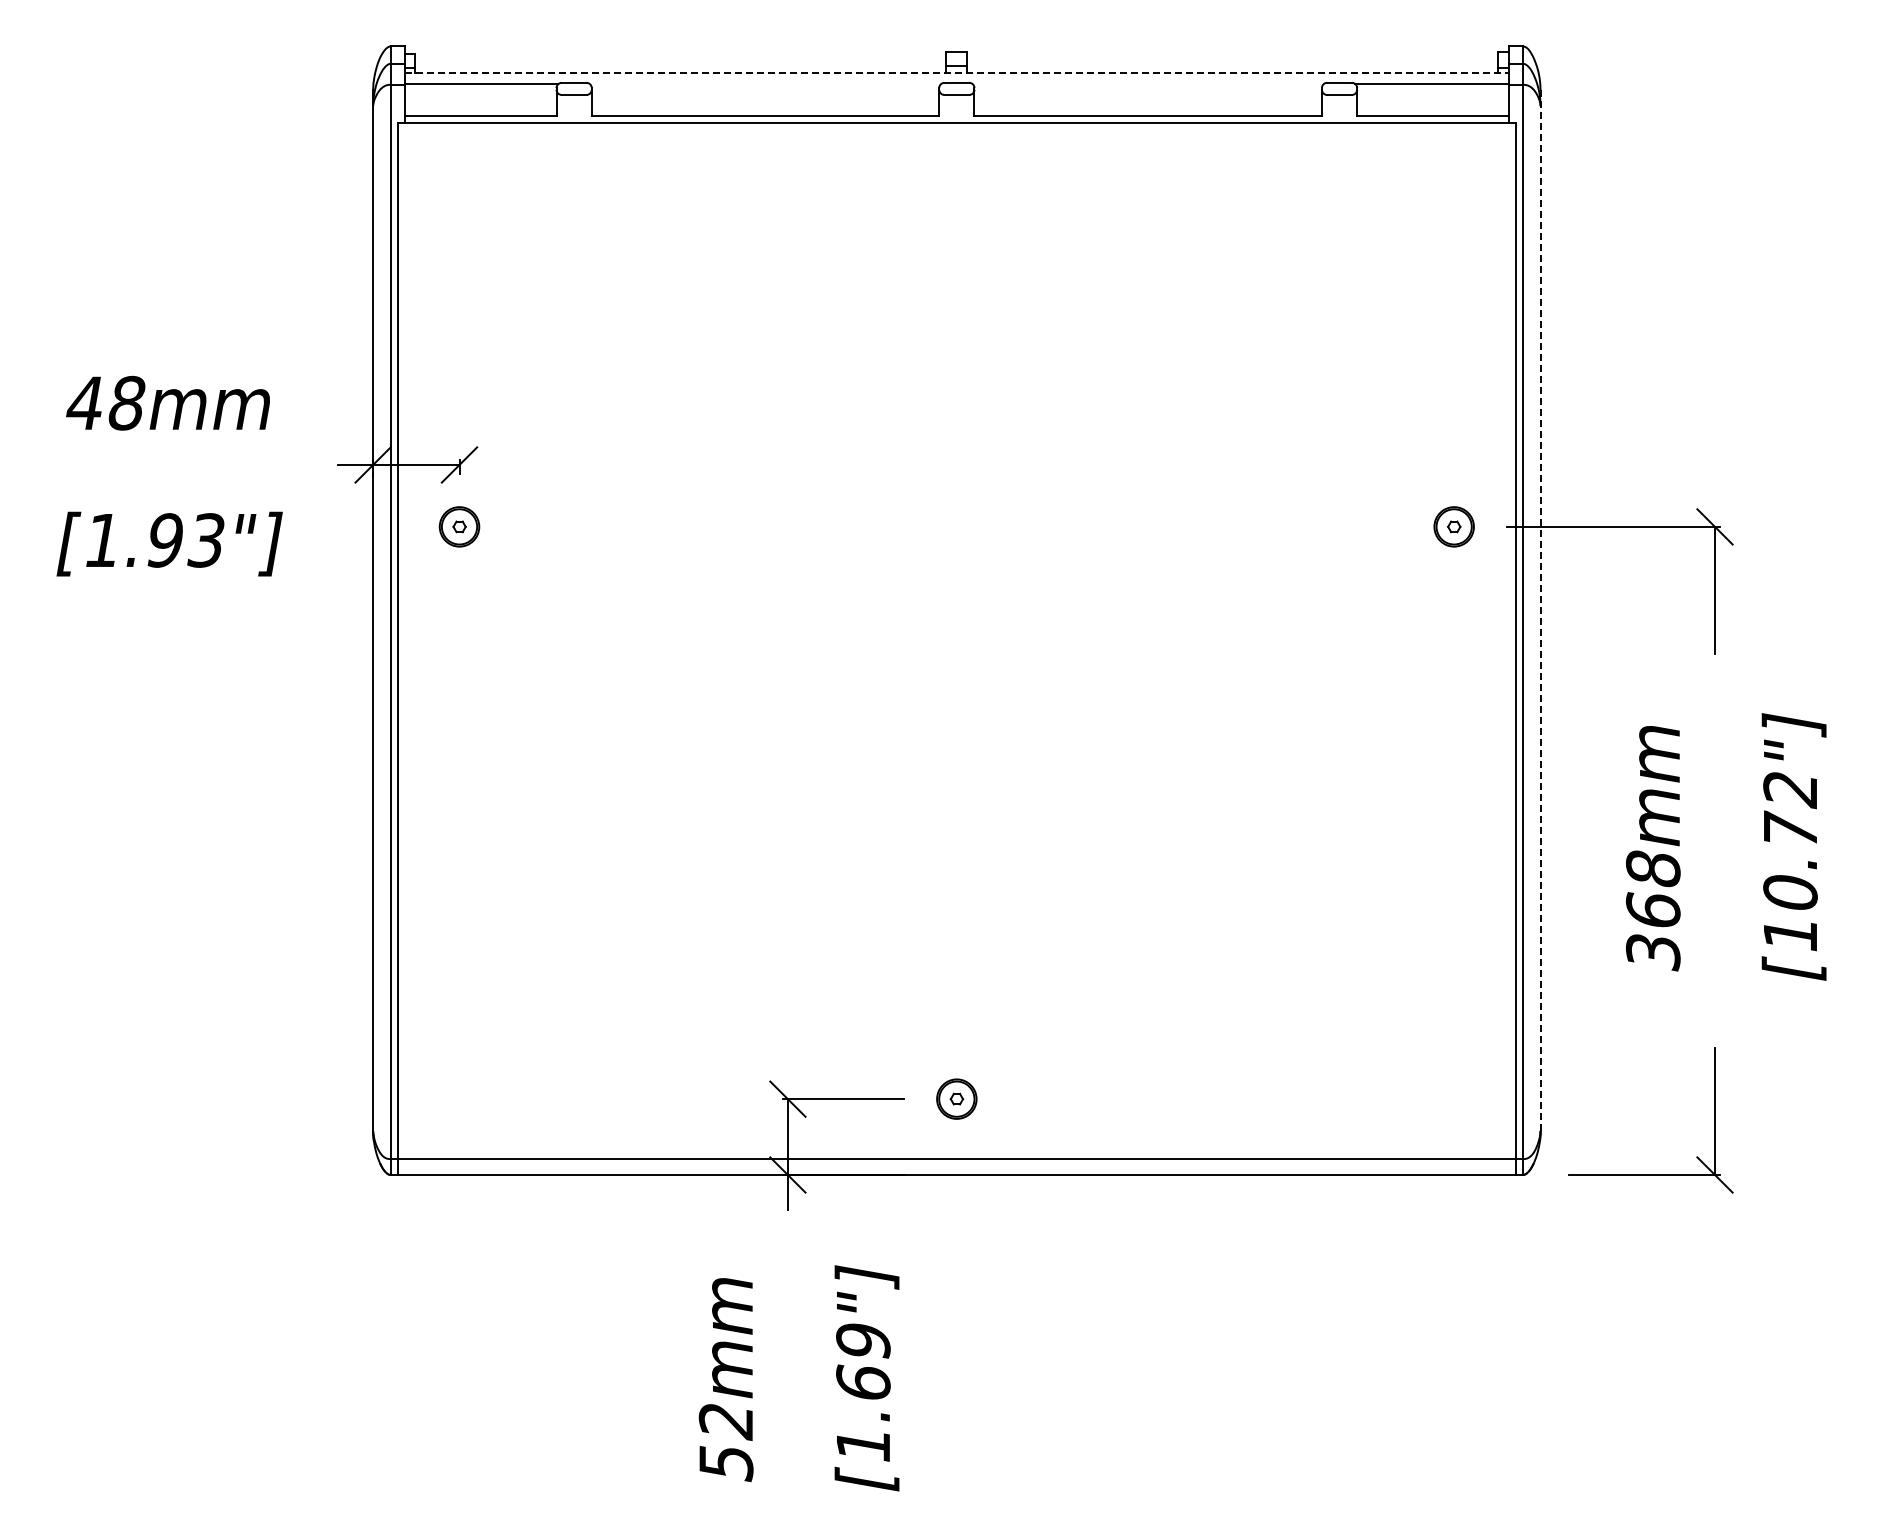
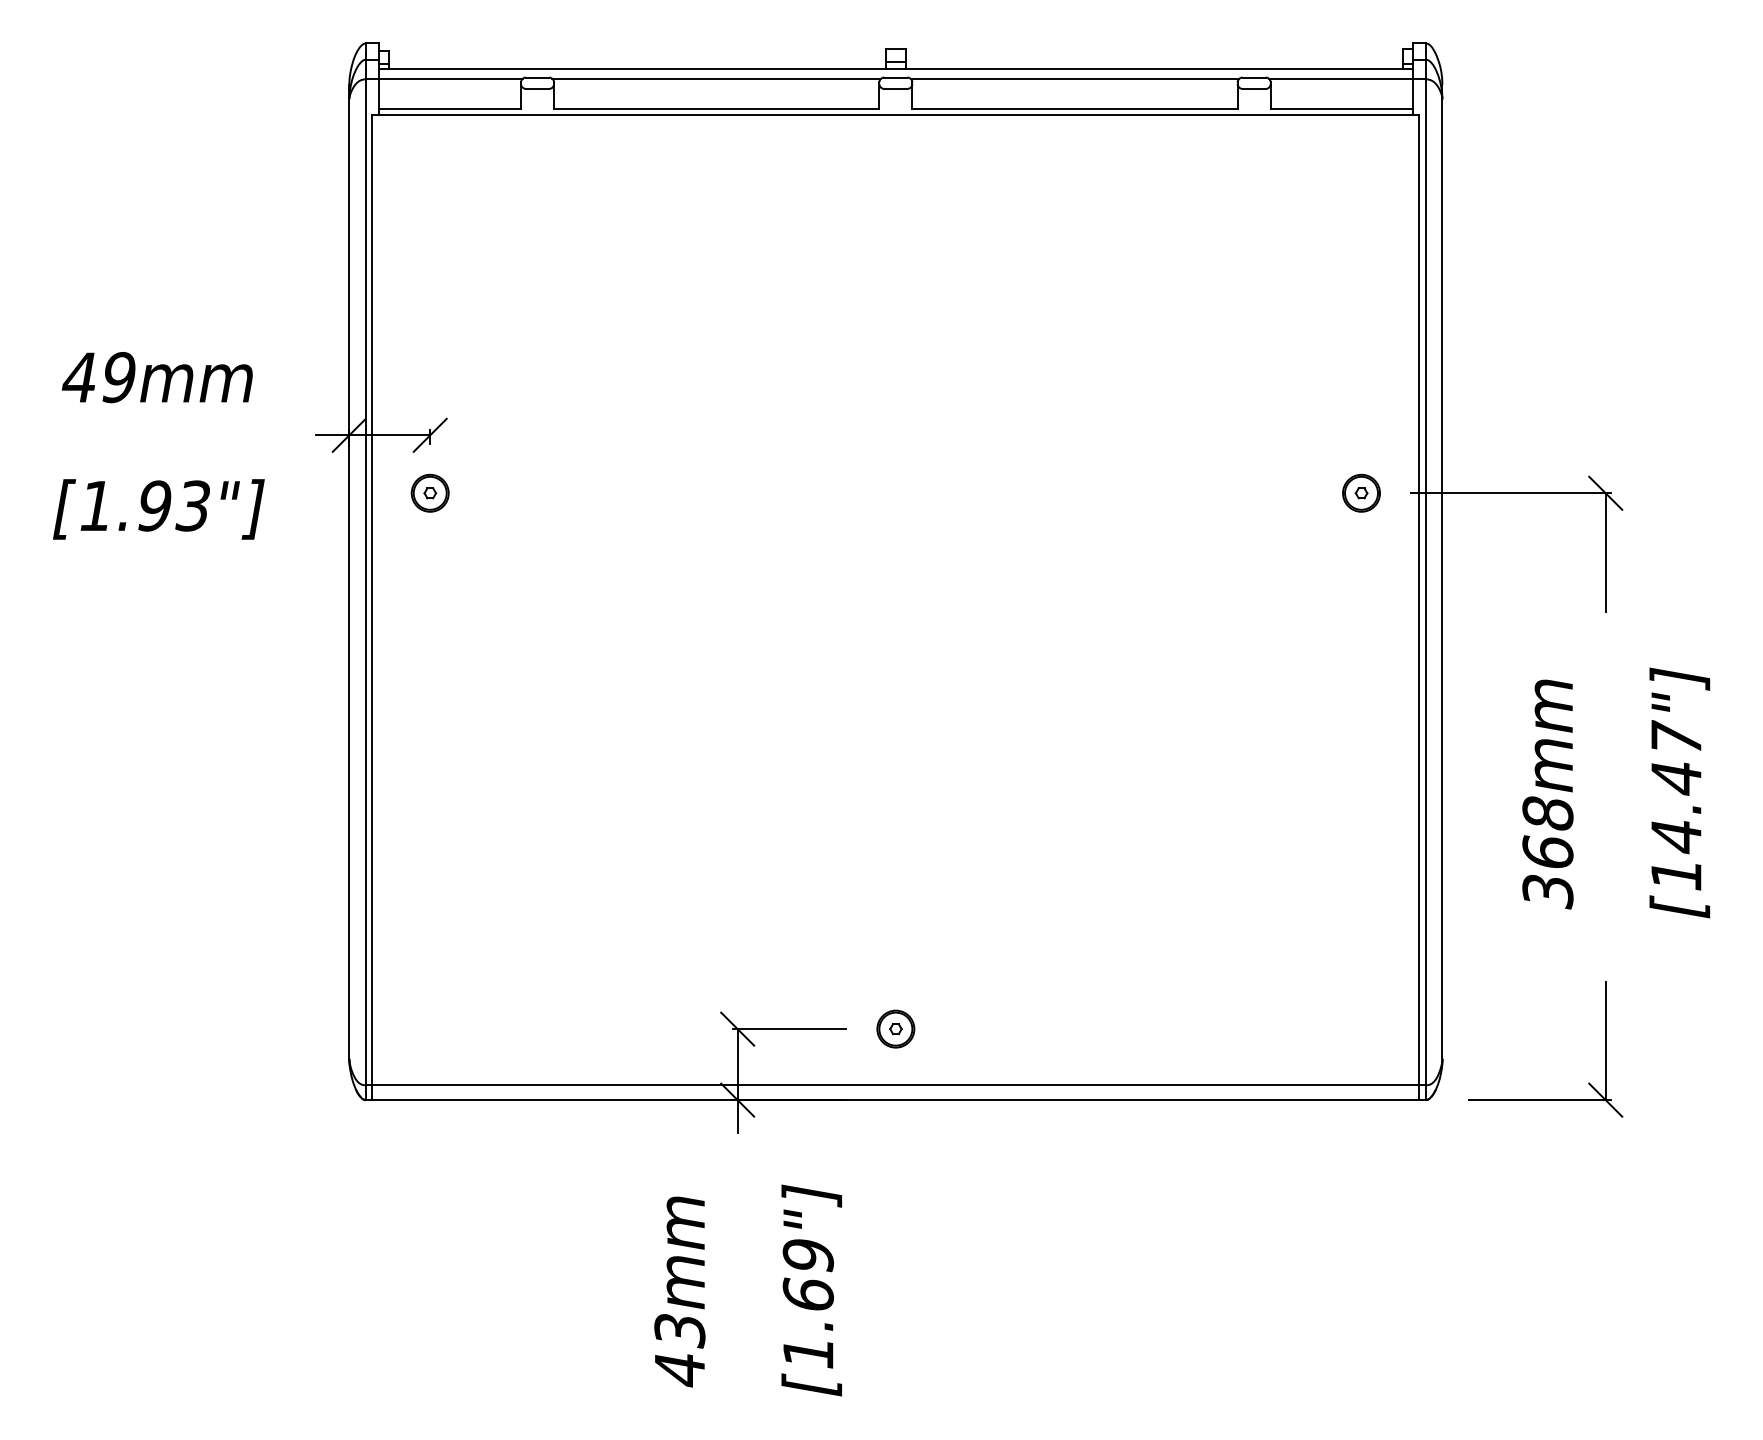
line: (956, 73) -> (895, 68), dashed -> solid
line: (765, 84) -> (716, 79), added
line: (1147, 84) -> (1074, 79), added
text: (126, 403) -> (118, 377), 48mm -> 49mm
line: (1540, 611) -> (1442, 572), dashed -> solid
text: (1790, 840) -> (1676, 786), [10.72"] -> [14.47"]
text: (725, 1442) -> (679, 1350), 52mm -> 43mm

